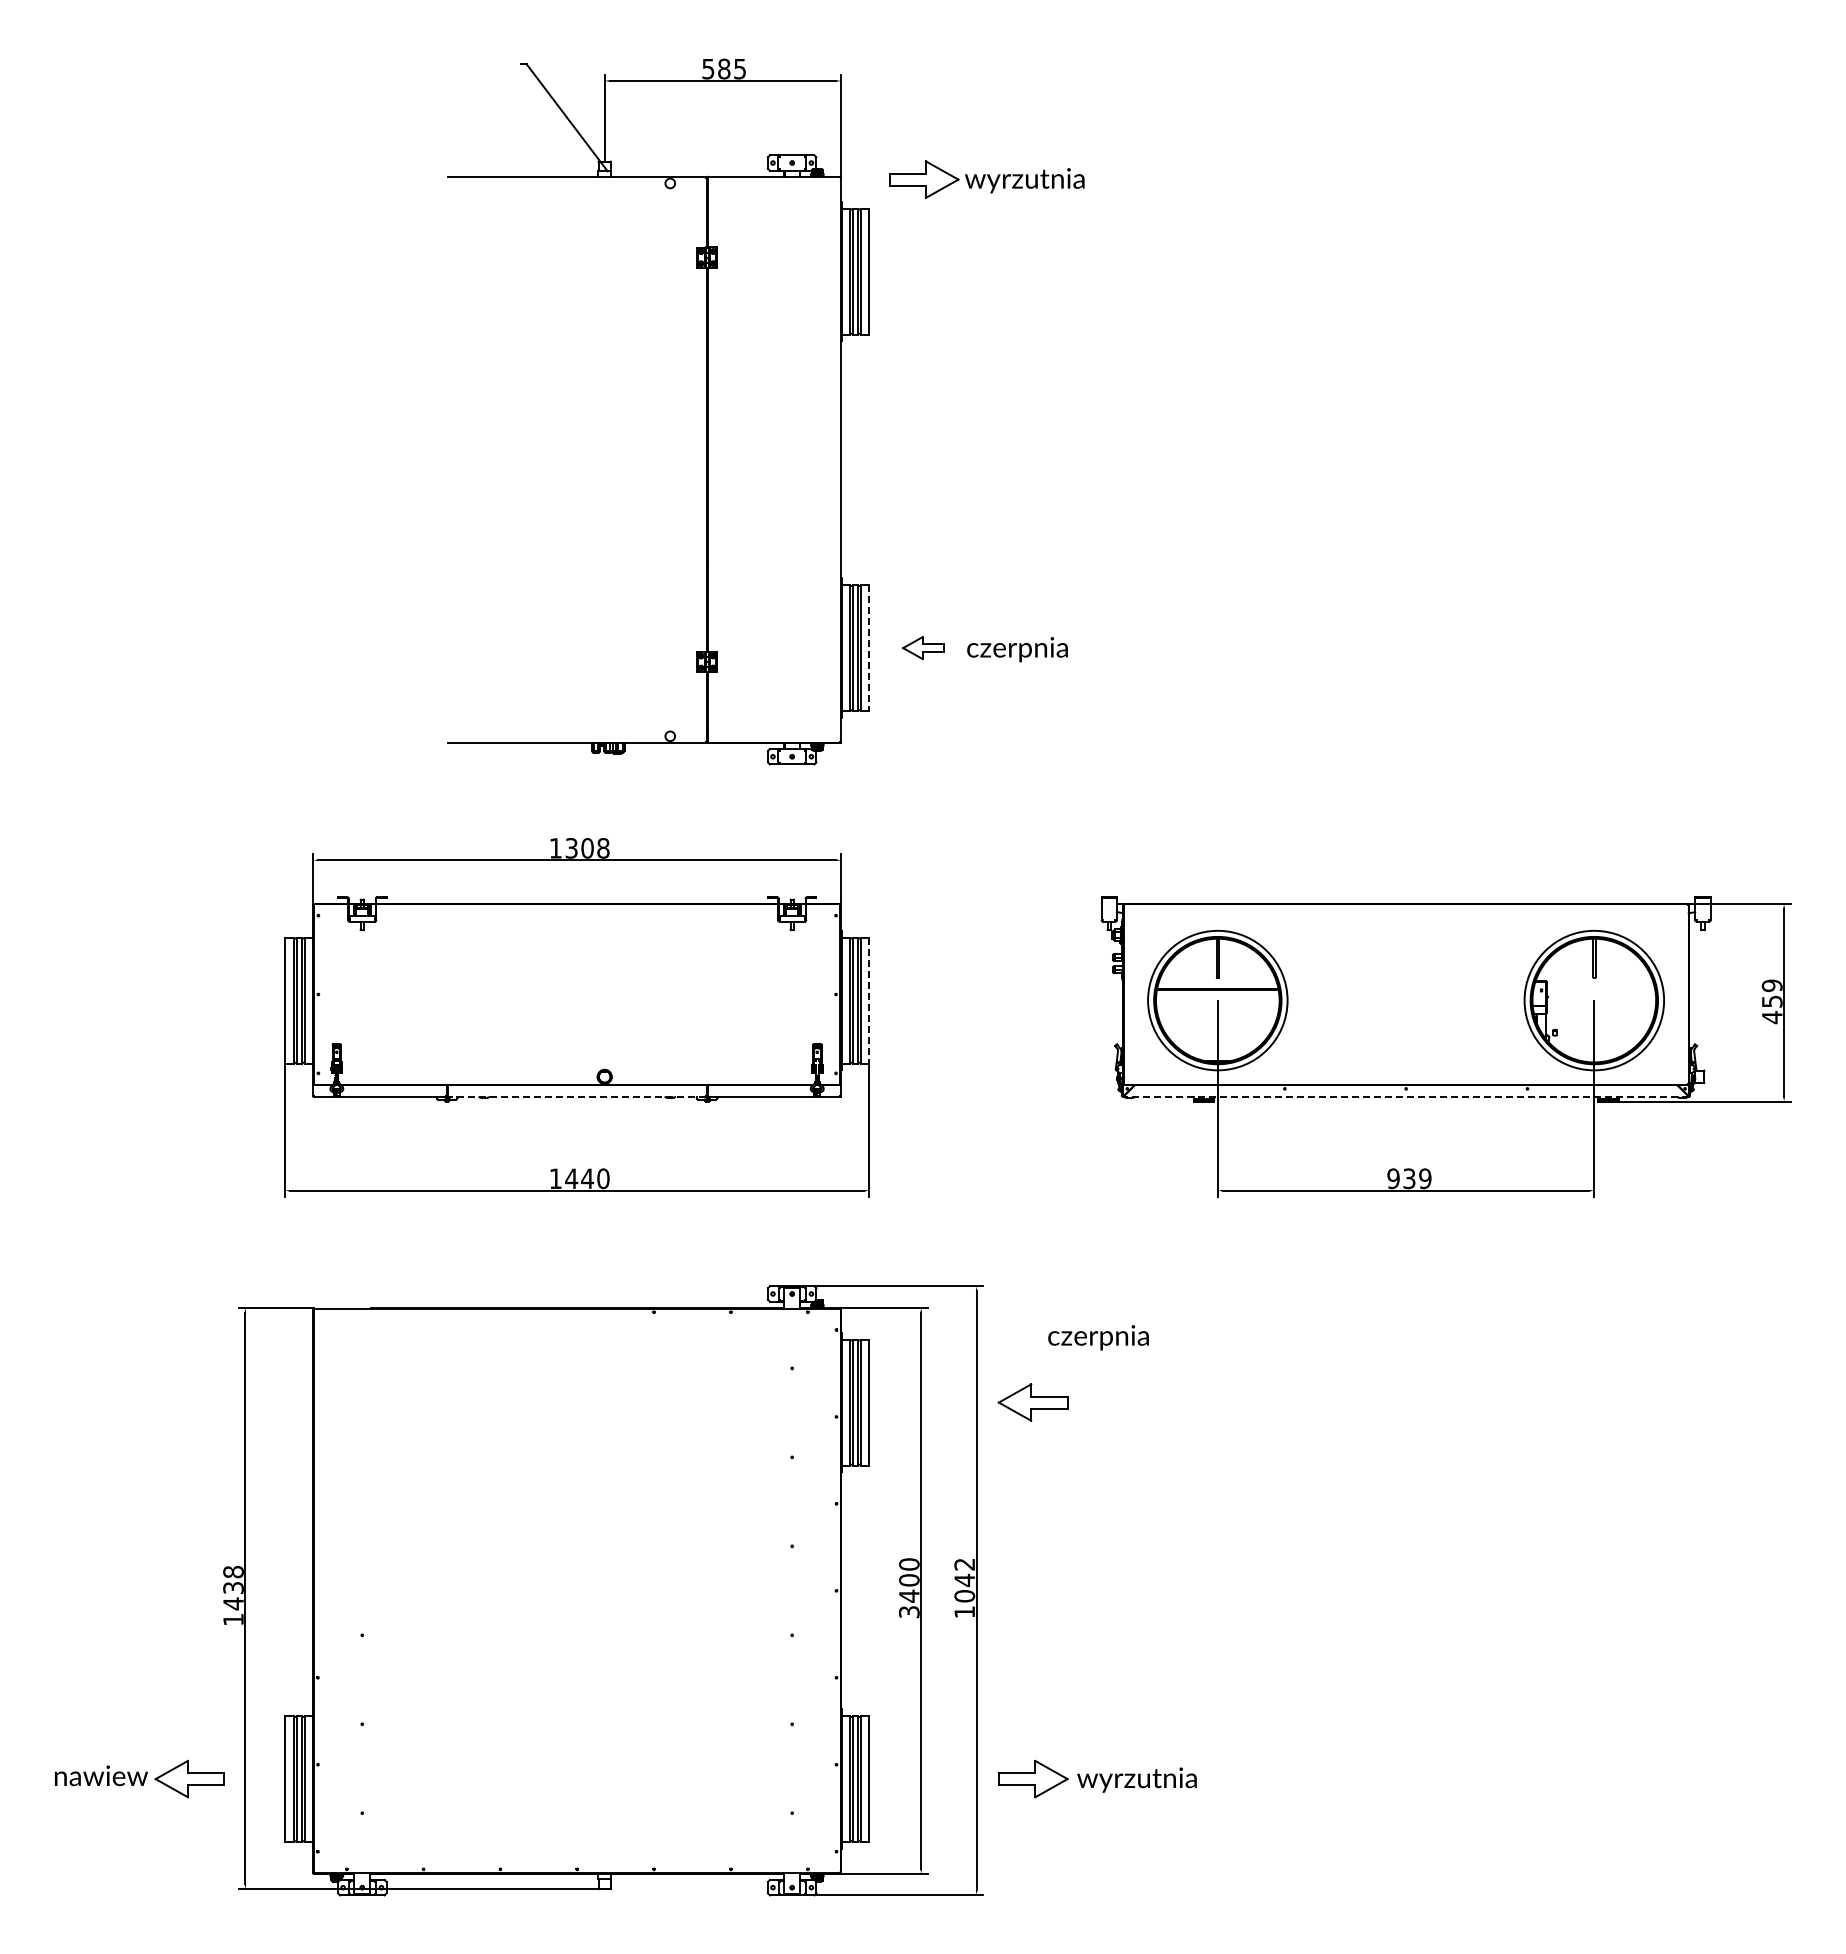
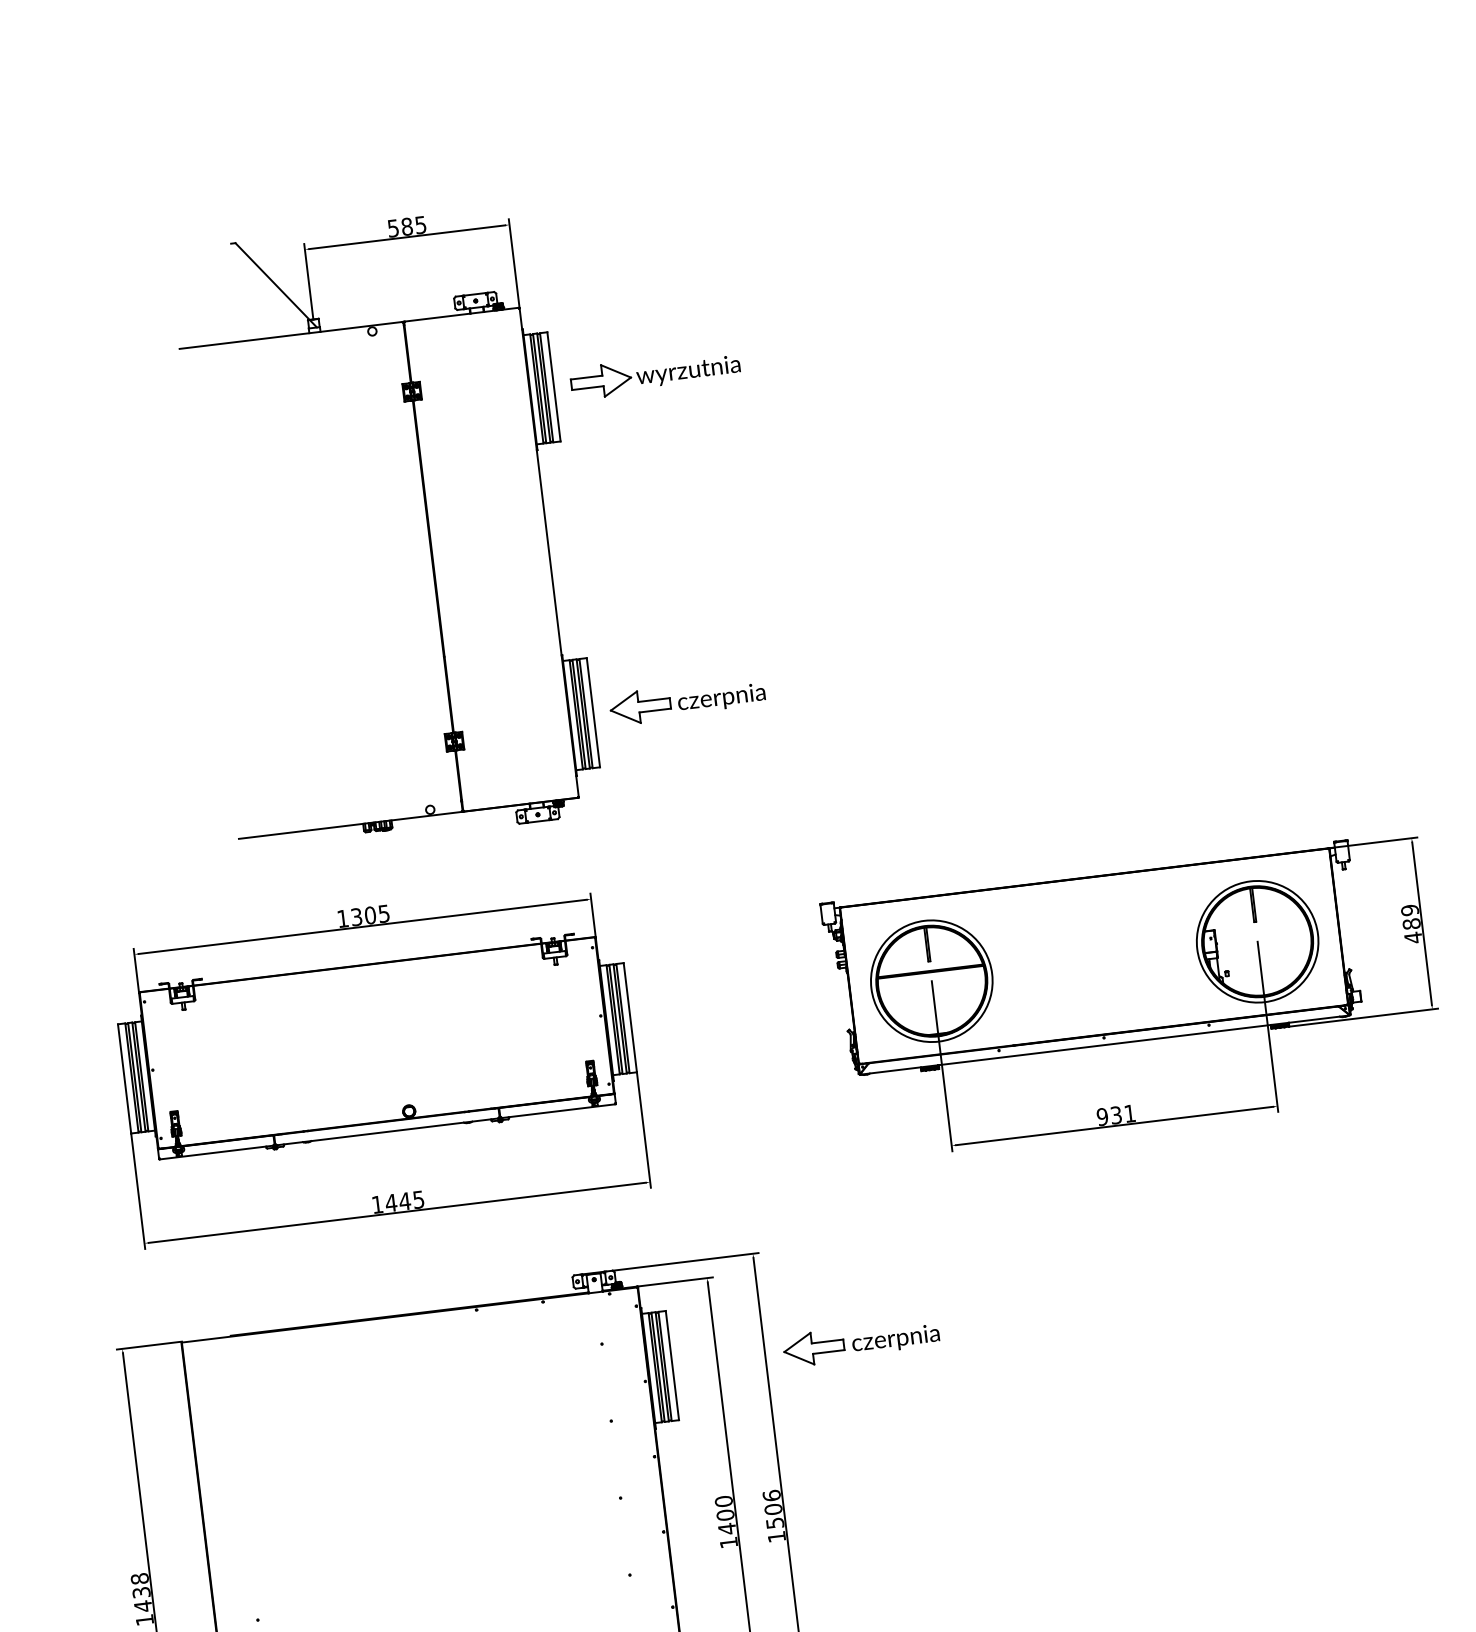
part: (986, 179) -> (655, 374), moved
part: (923, 647) -> (640, 706), size x1.67
line: (869, 648) -> (593, 713), dashed -> solid
text: (603, 848) -> (384, 913), 1308 -> 1305
line: (869, 1001) -> (630, 1018), dashed -> solid
text: (1771, 1001) -> (1411, 924), 459 -> 489
line: (577, 1097) -> (387, 1132), dashed -> solid
line: (1405, 1097) -> (1104, 1045), dashed -> solid
text: (603, 1178) -> (418, 1199), 1440 -> 1445
text: (1425, 1178) -> (1130, 1113), 939 -> 931
text: (1098, 1337) -> (895, 1339), moved
text: (964, 1580) -> (773, 1509), 1042 -> 1506
text: (908, 1612) -> (728, 1543), 3400 -> 1400

